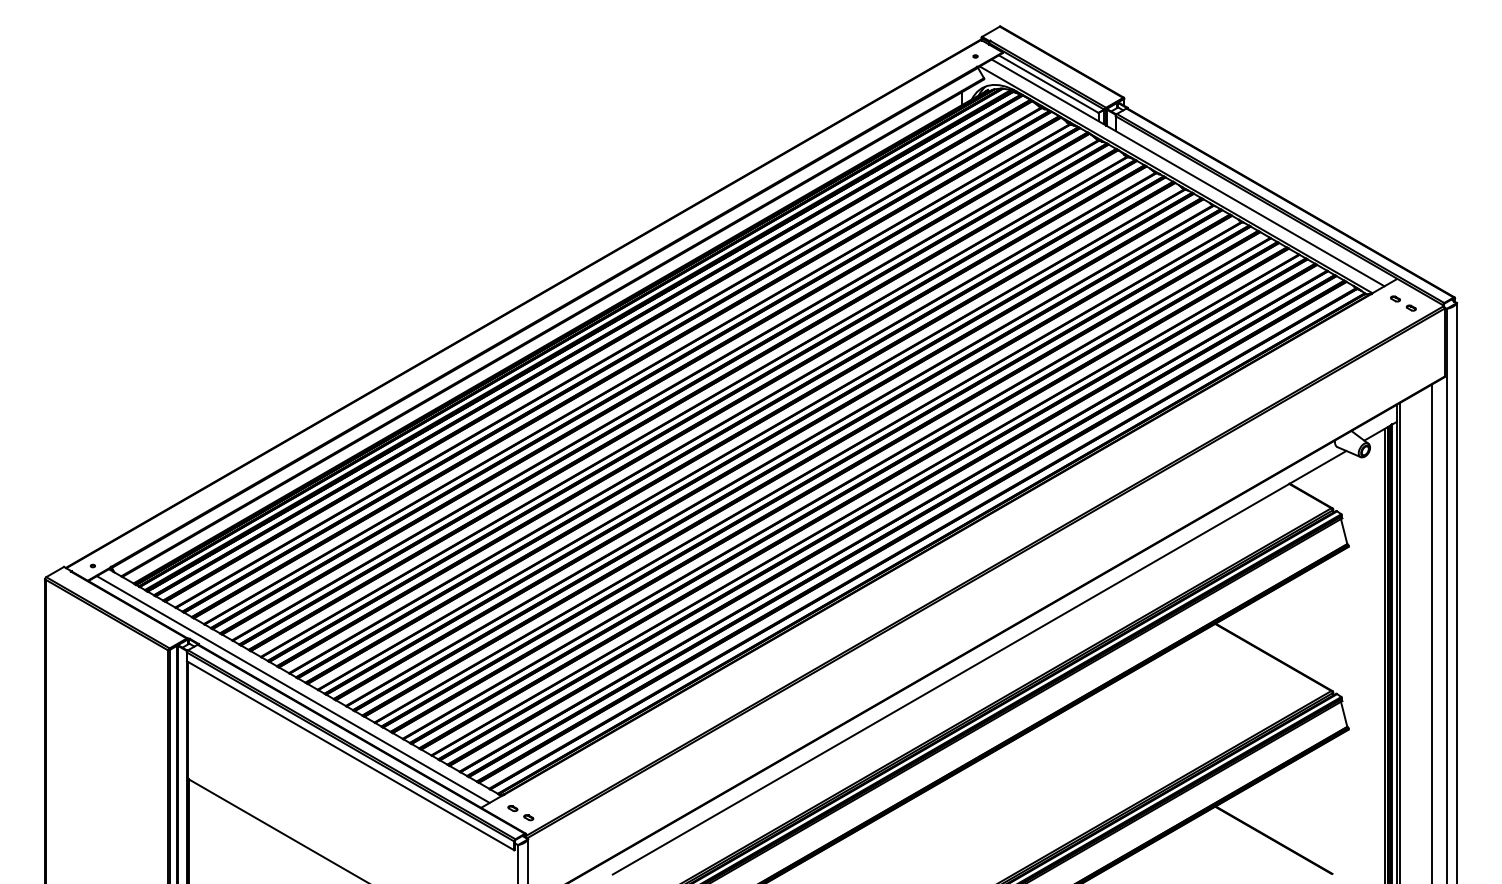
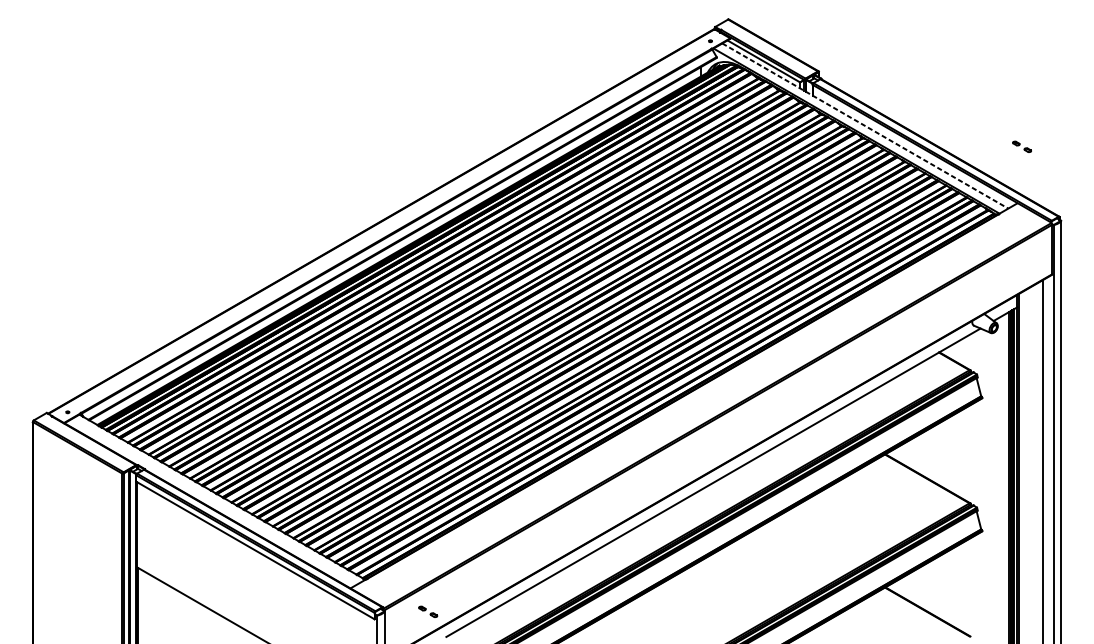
line: (1188, 172) -> (865, 125), solid -> dashed
part: (1403, 303) -> (1022, 146), moved
line: (292, 689) -> (213, 502), removed
part: (520, 813) -> (427, 612), moved

